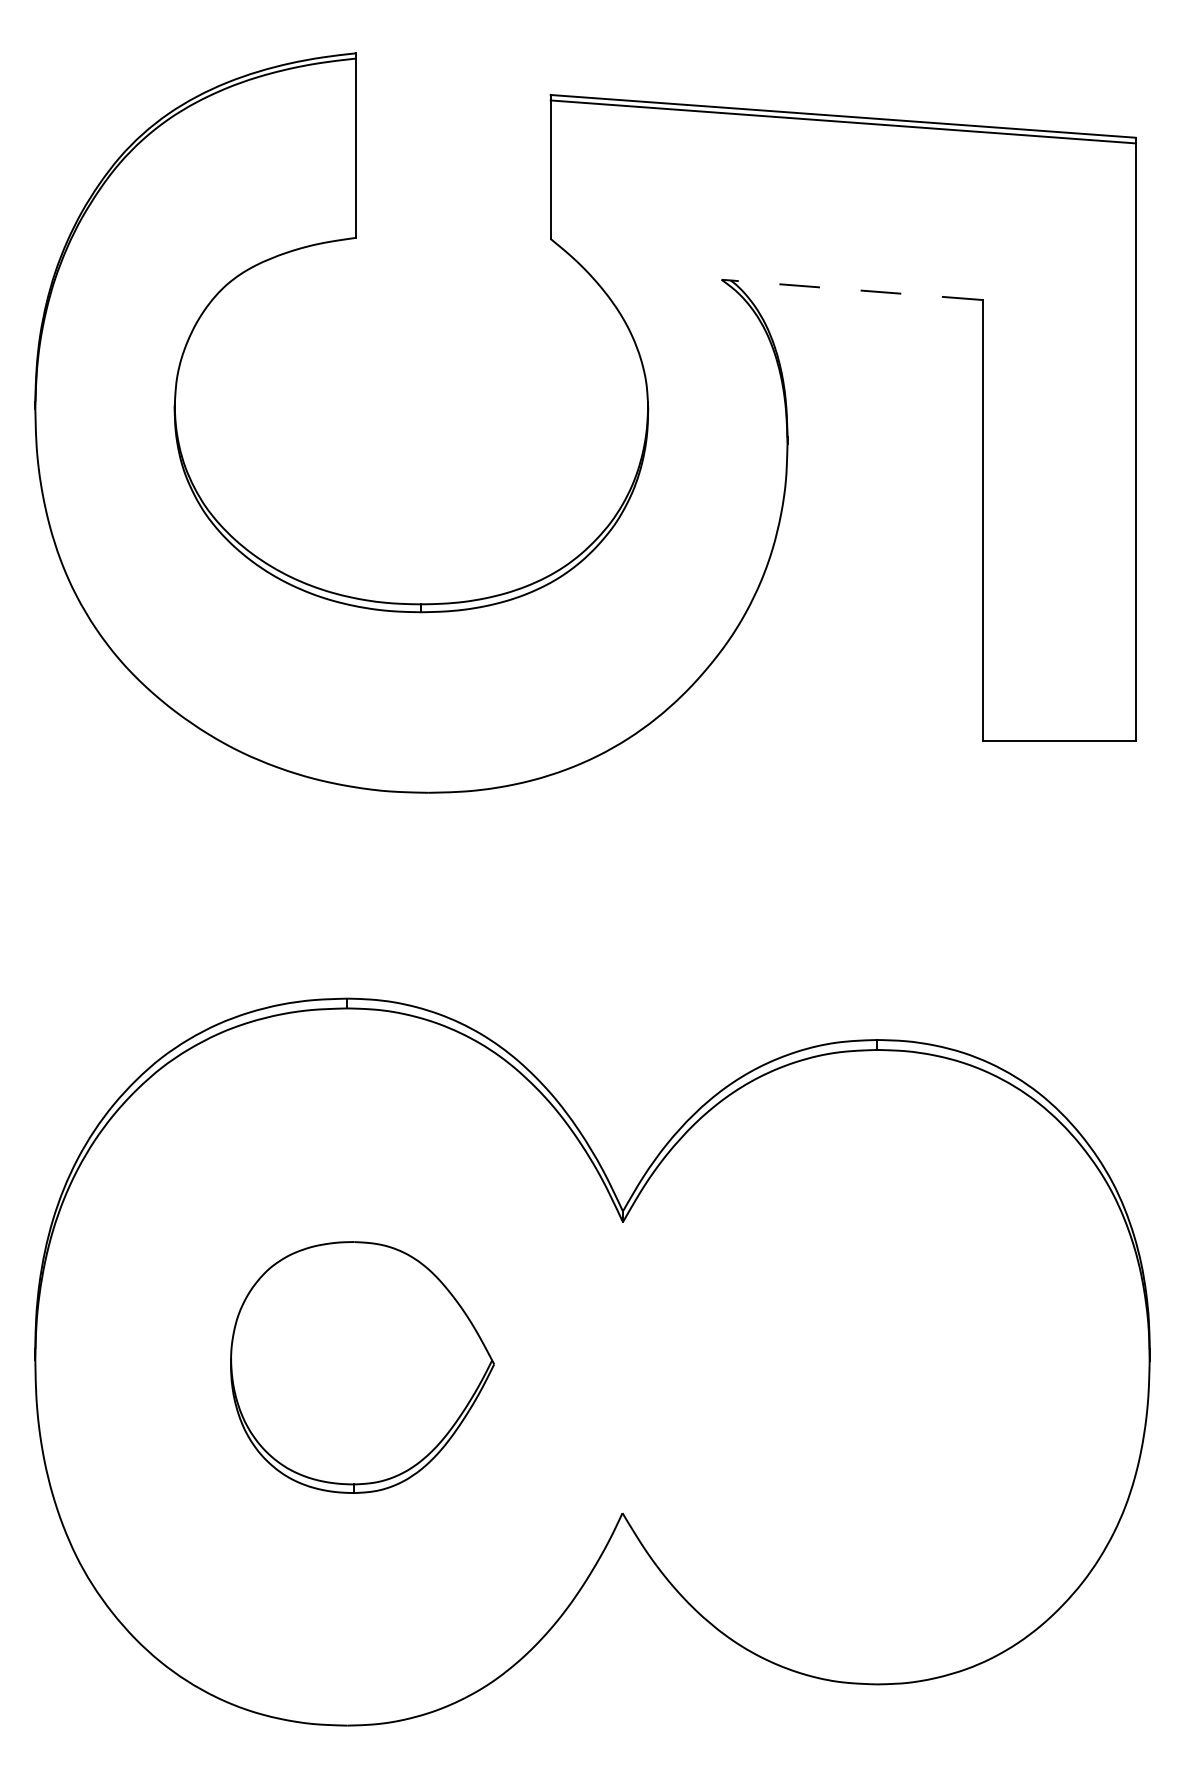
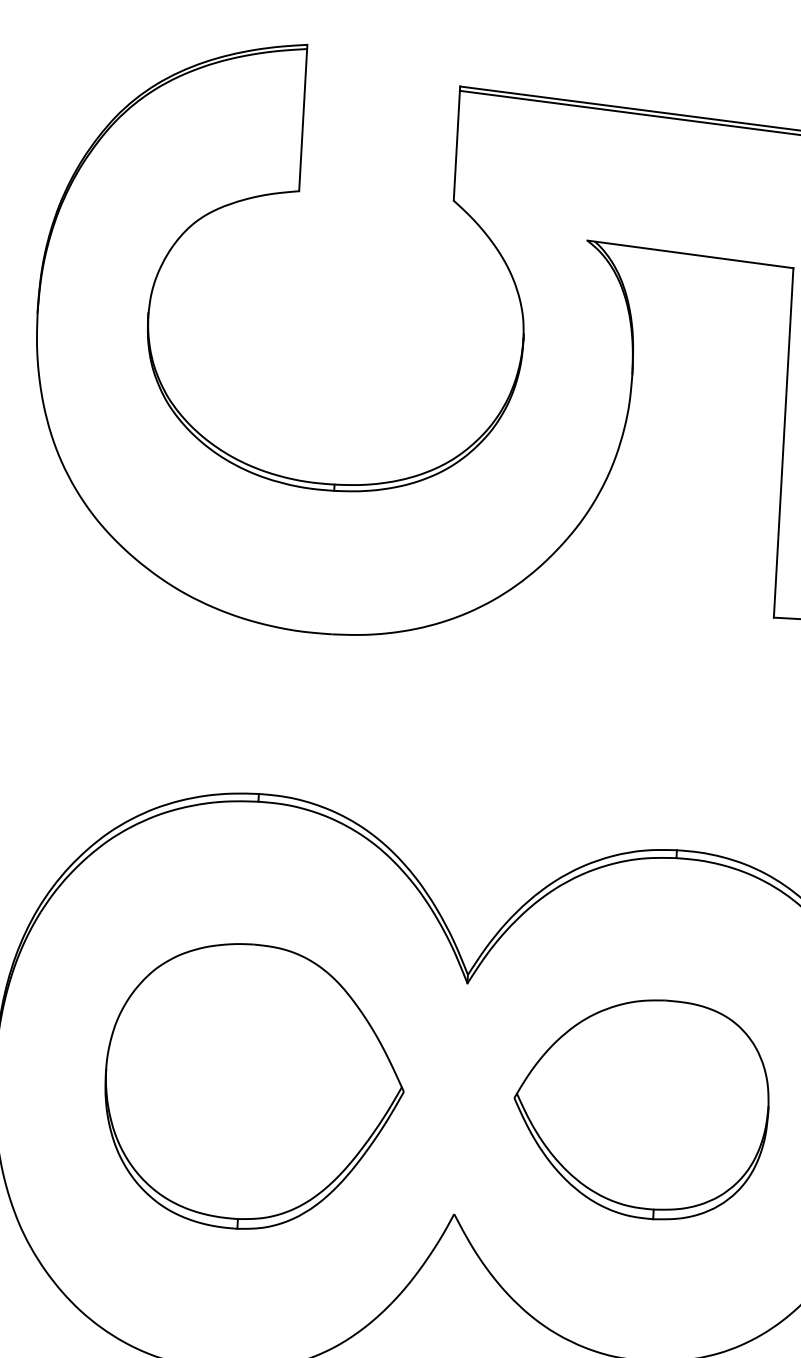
line: (852, 289) -> (690, 254), dashed -> solid
part: (362, 1367) -> (254, 1087), size x1.43
part: (850, 1367) -> (641, 1108), added

